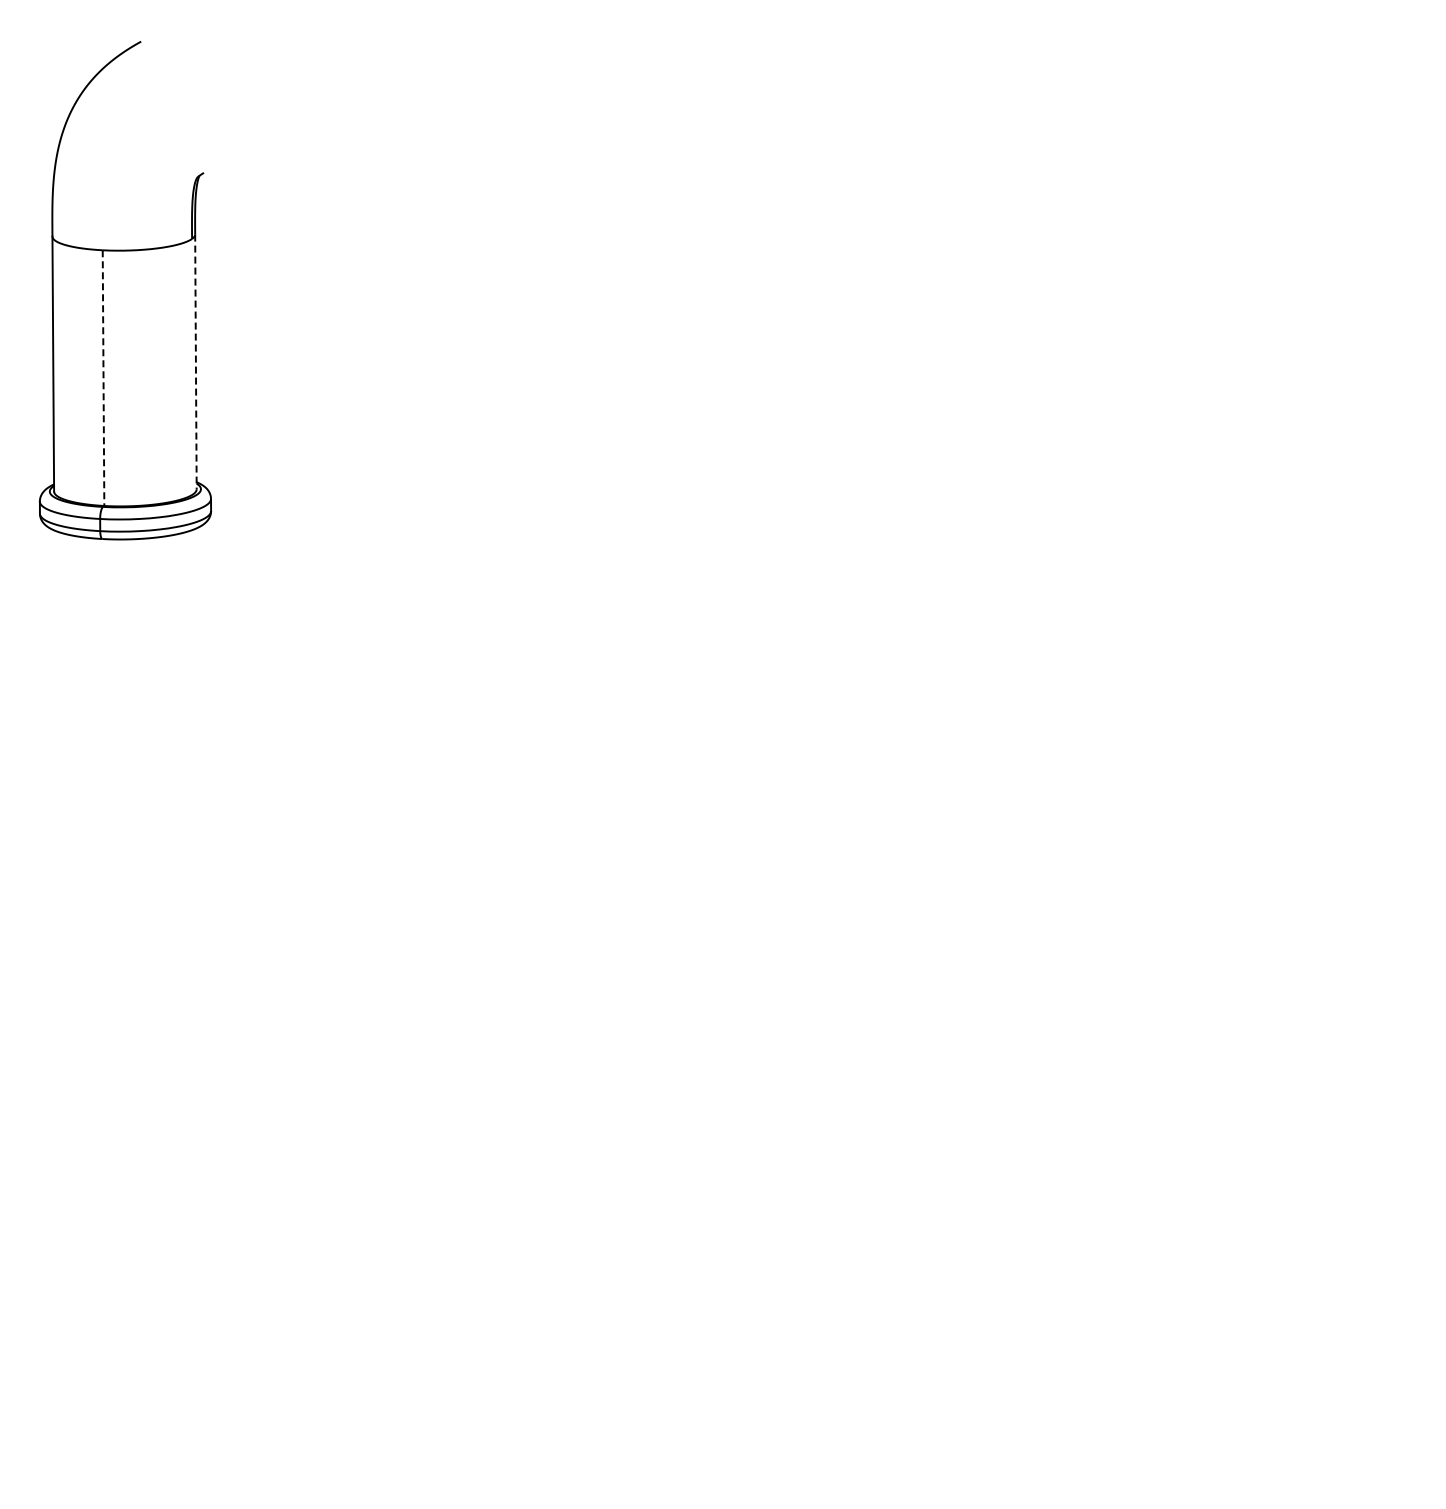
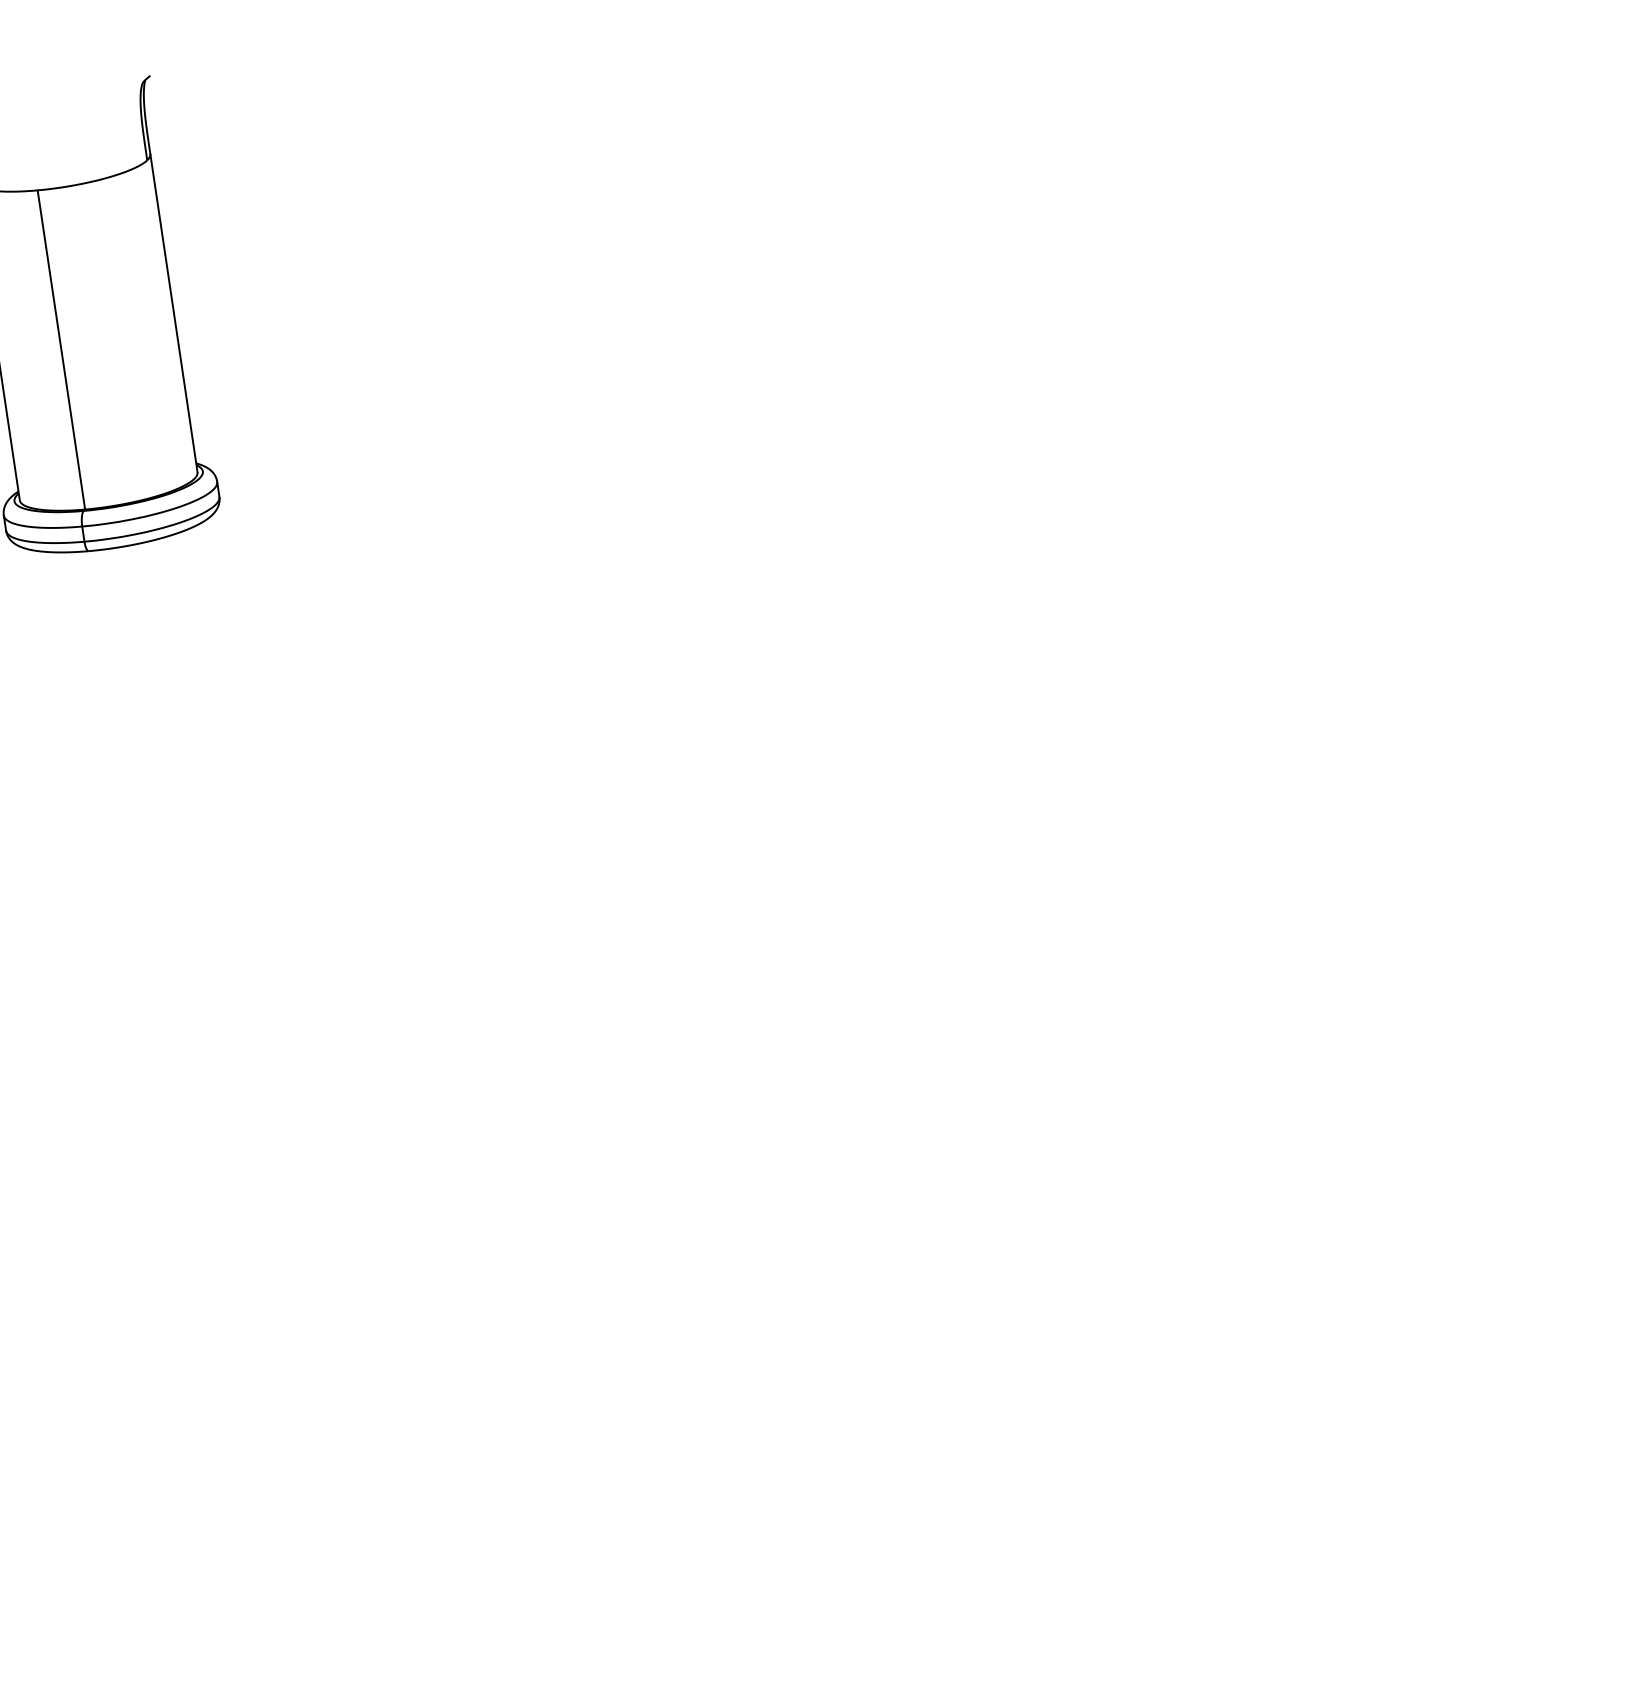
line: (195, 362) -> (173, 314), dashed -> solid
line: (103, 378) -> (61, 350), dashed -> solid

